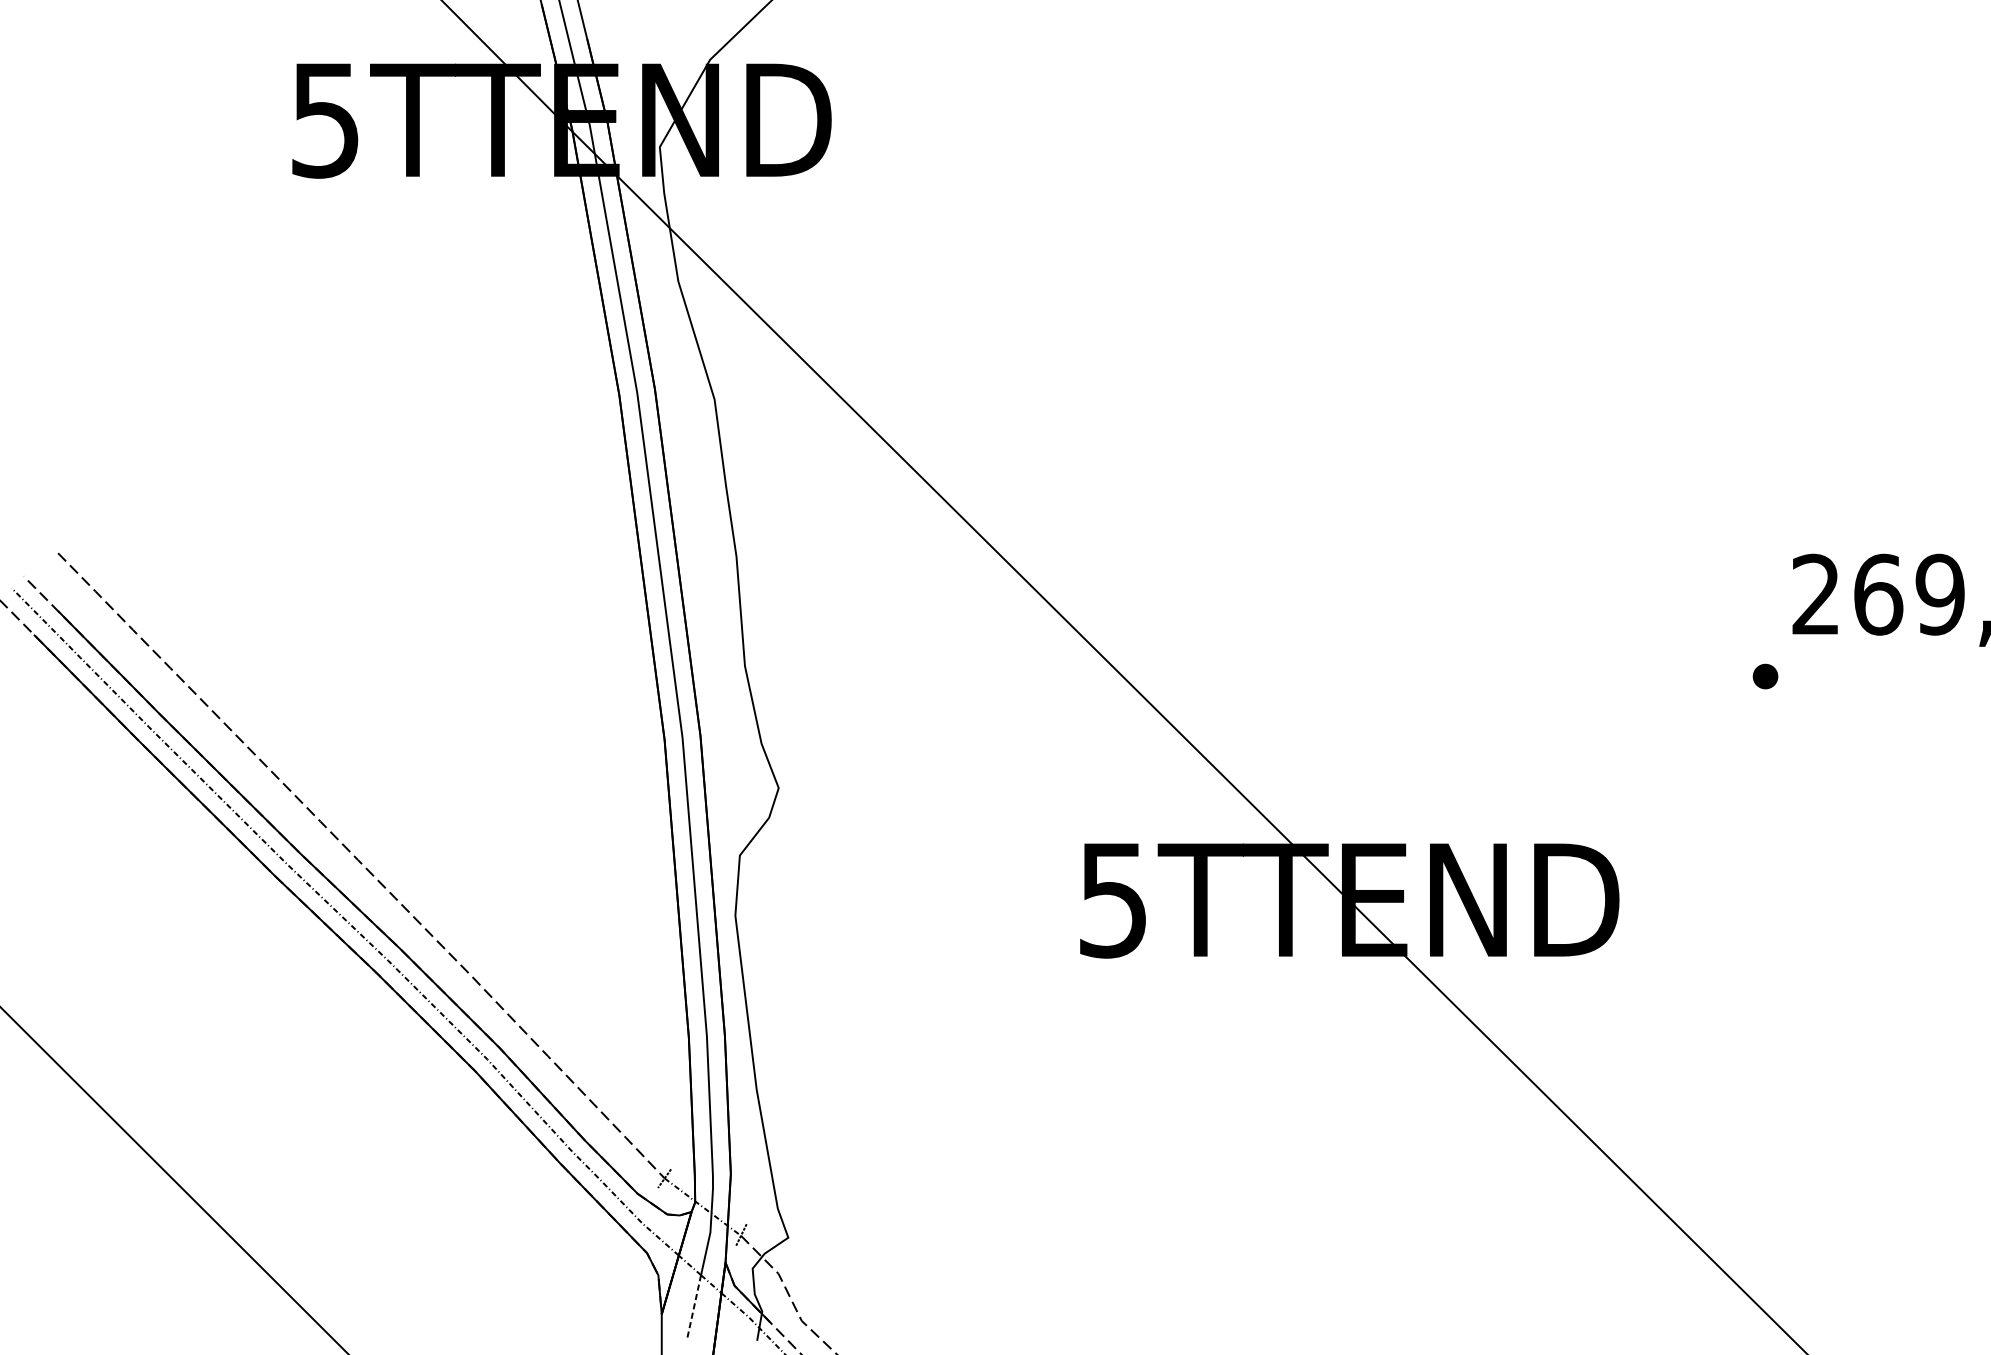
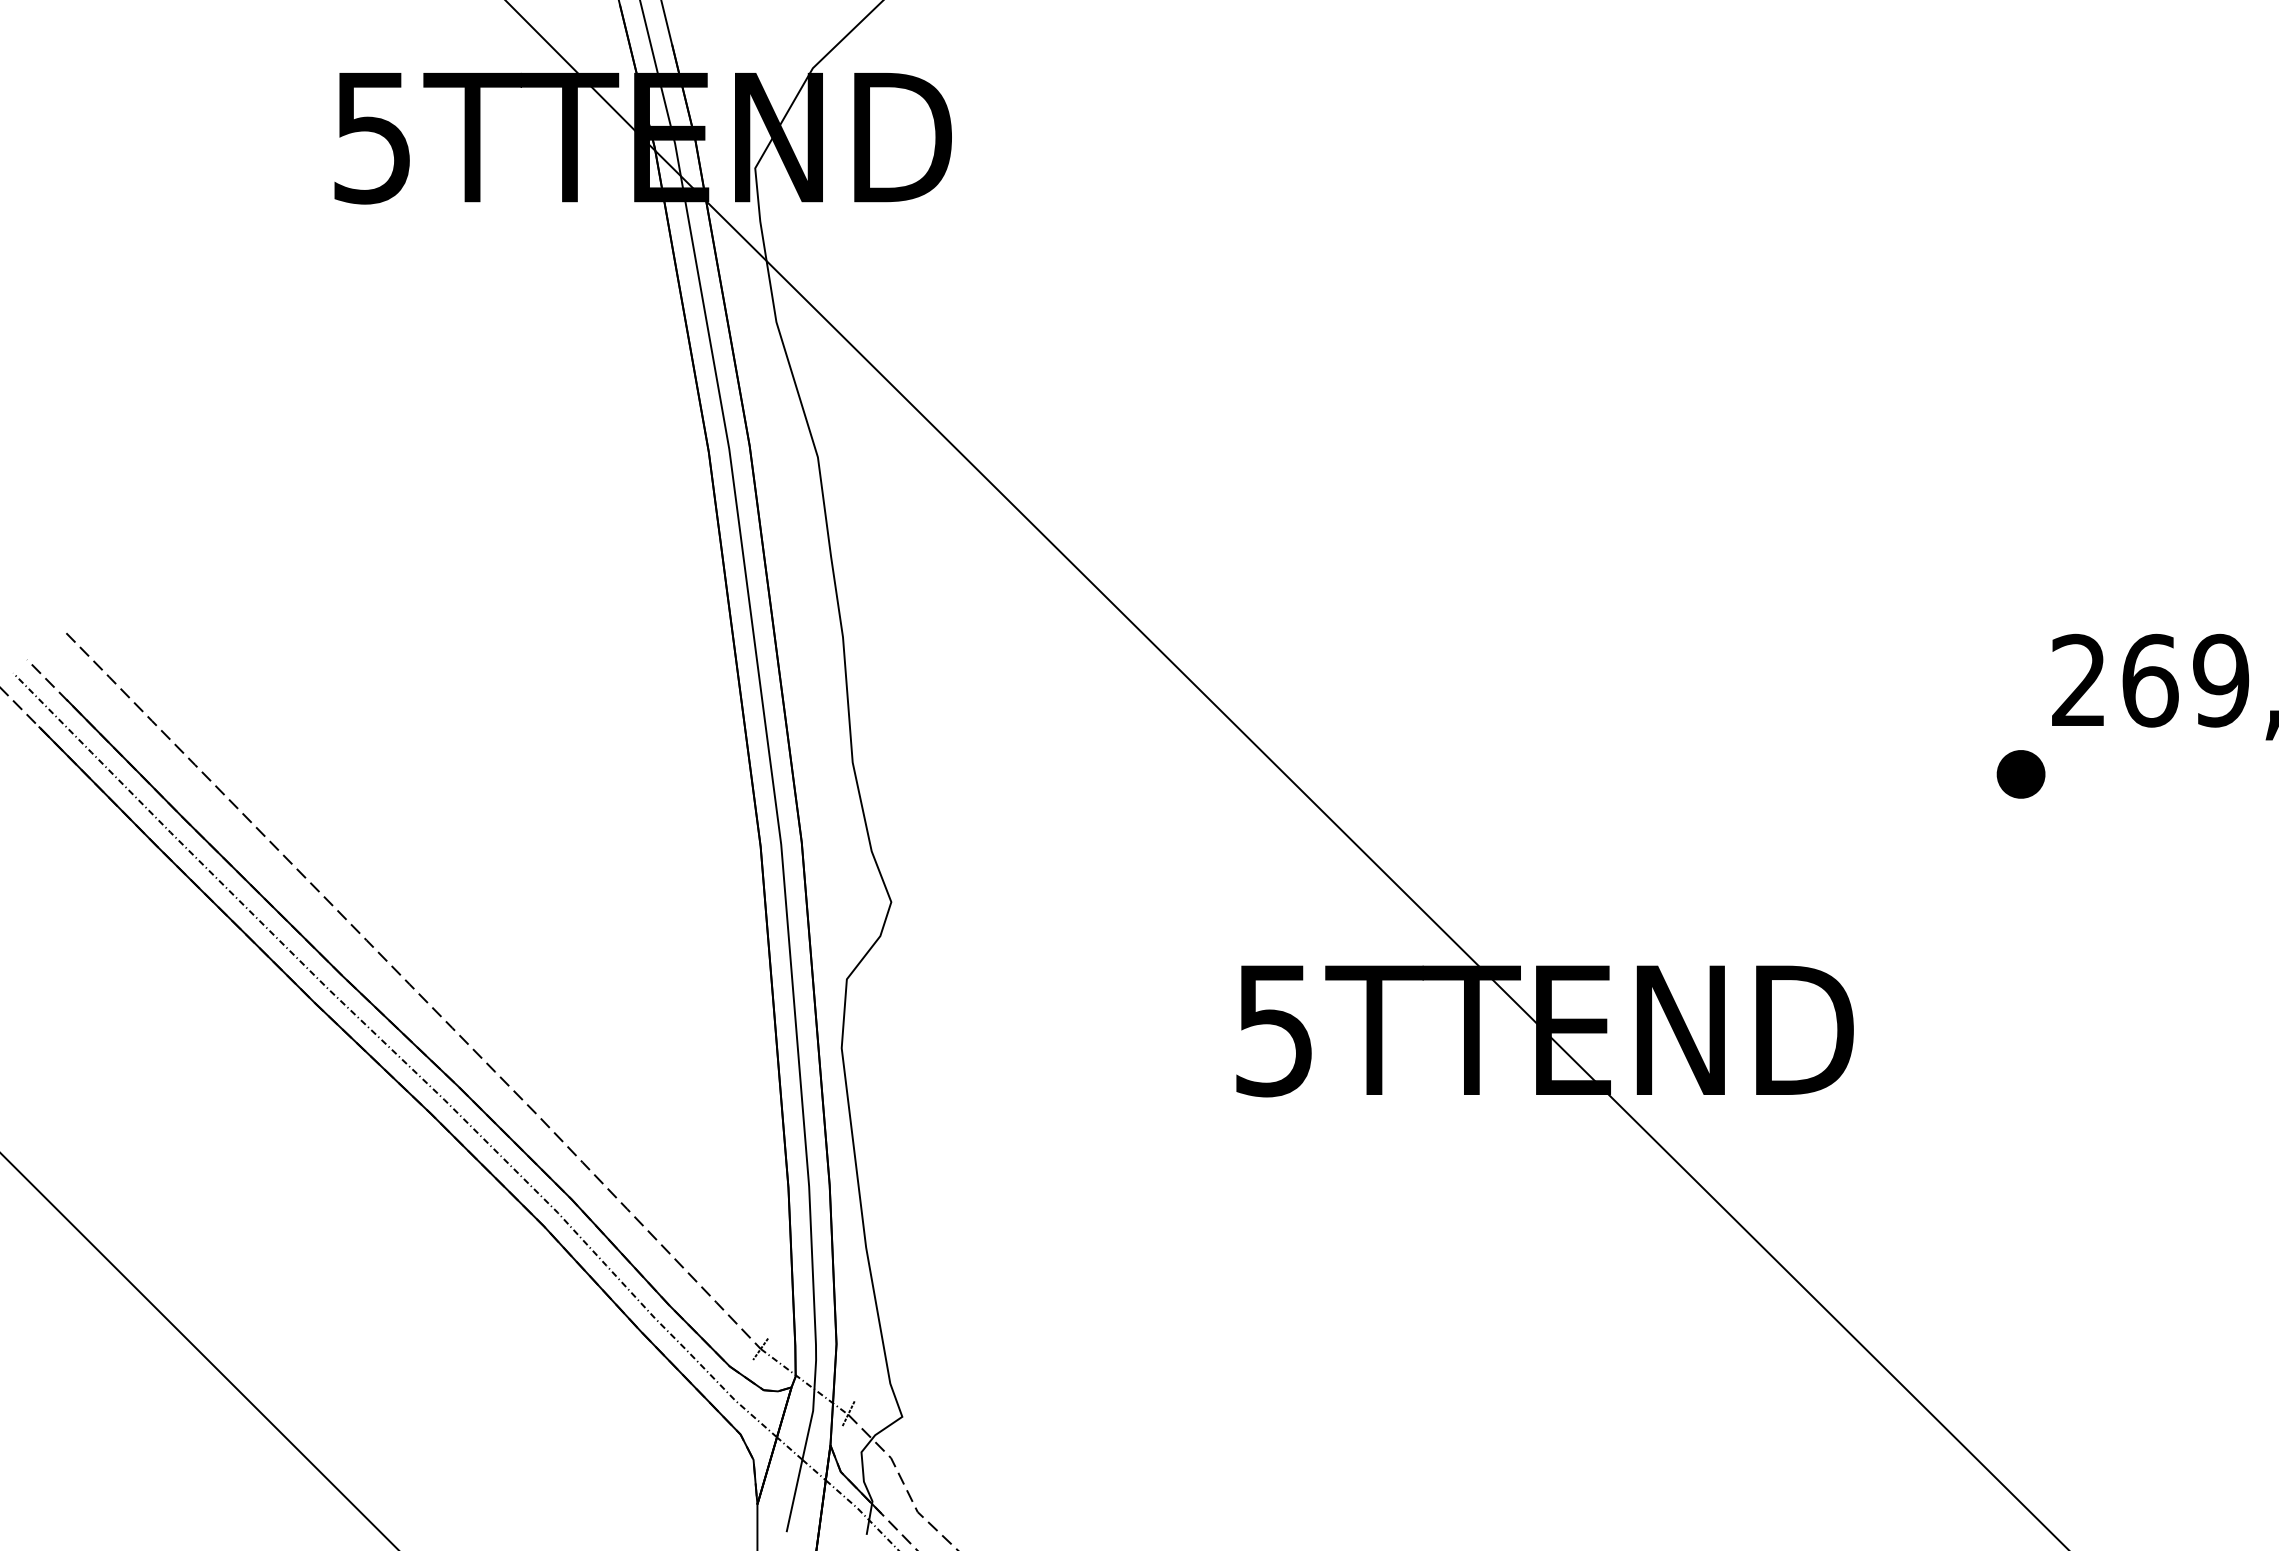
part: (1765, 676) -> (2020, 774), size x1.67
line: (694, 1307) -> (794, 1496), dashed -> solid

